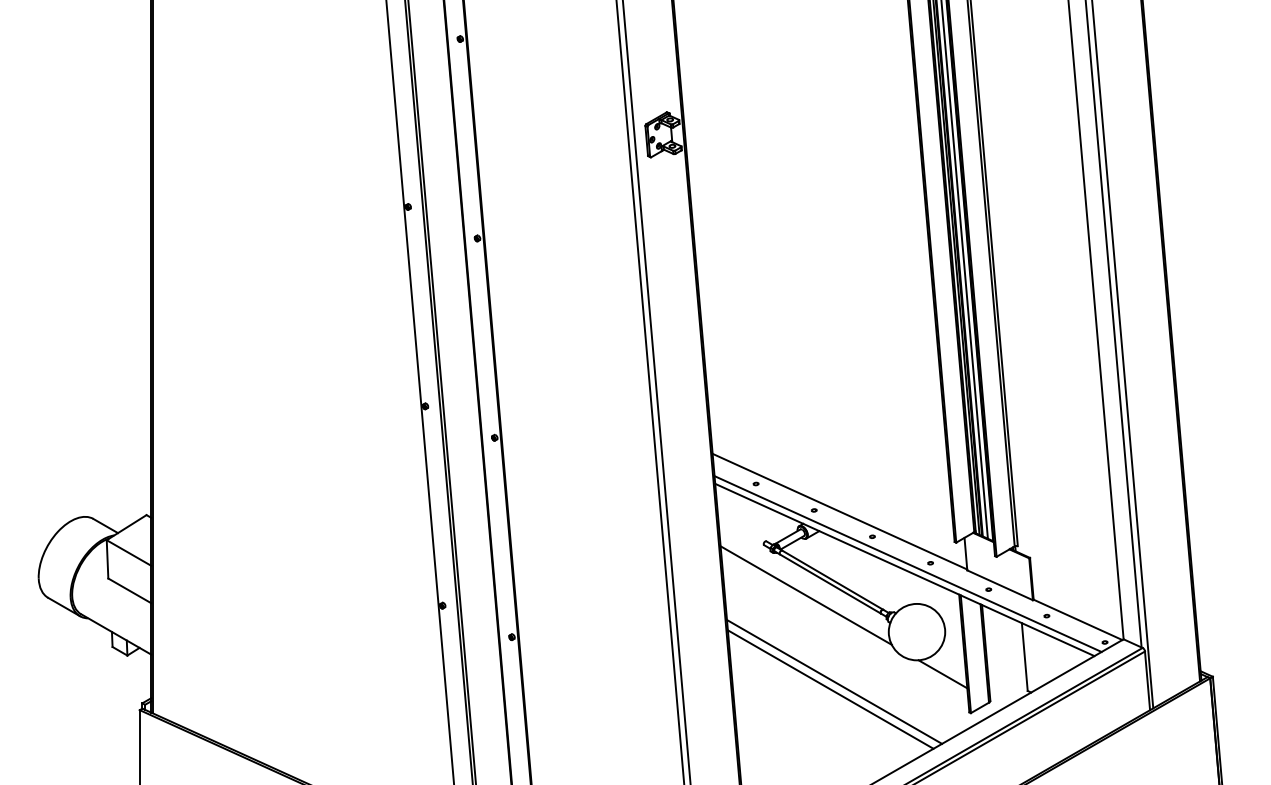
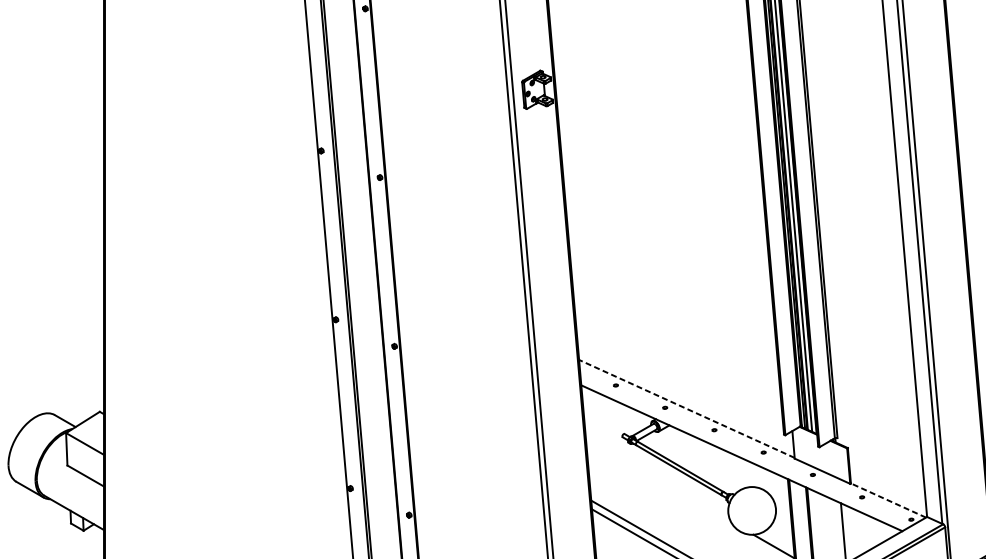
line: (839, 511) -> (686, 408), solid -> dashed
line: (907, 564) -> (744, 453), removed
line: (805, 595) -> (657, 479), removed
line: (1078, 619) -> (888, 500), solid -> dashed

